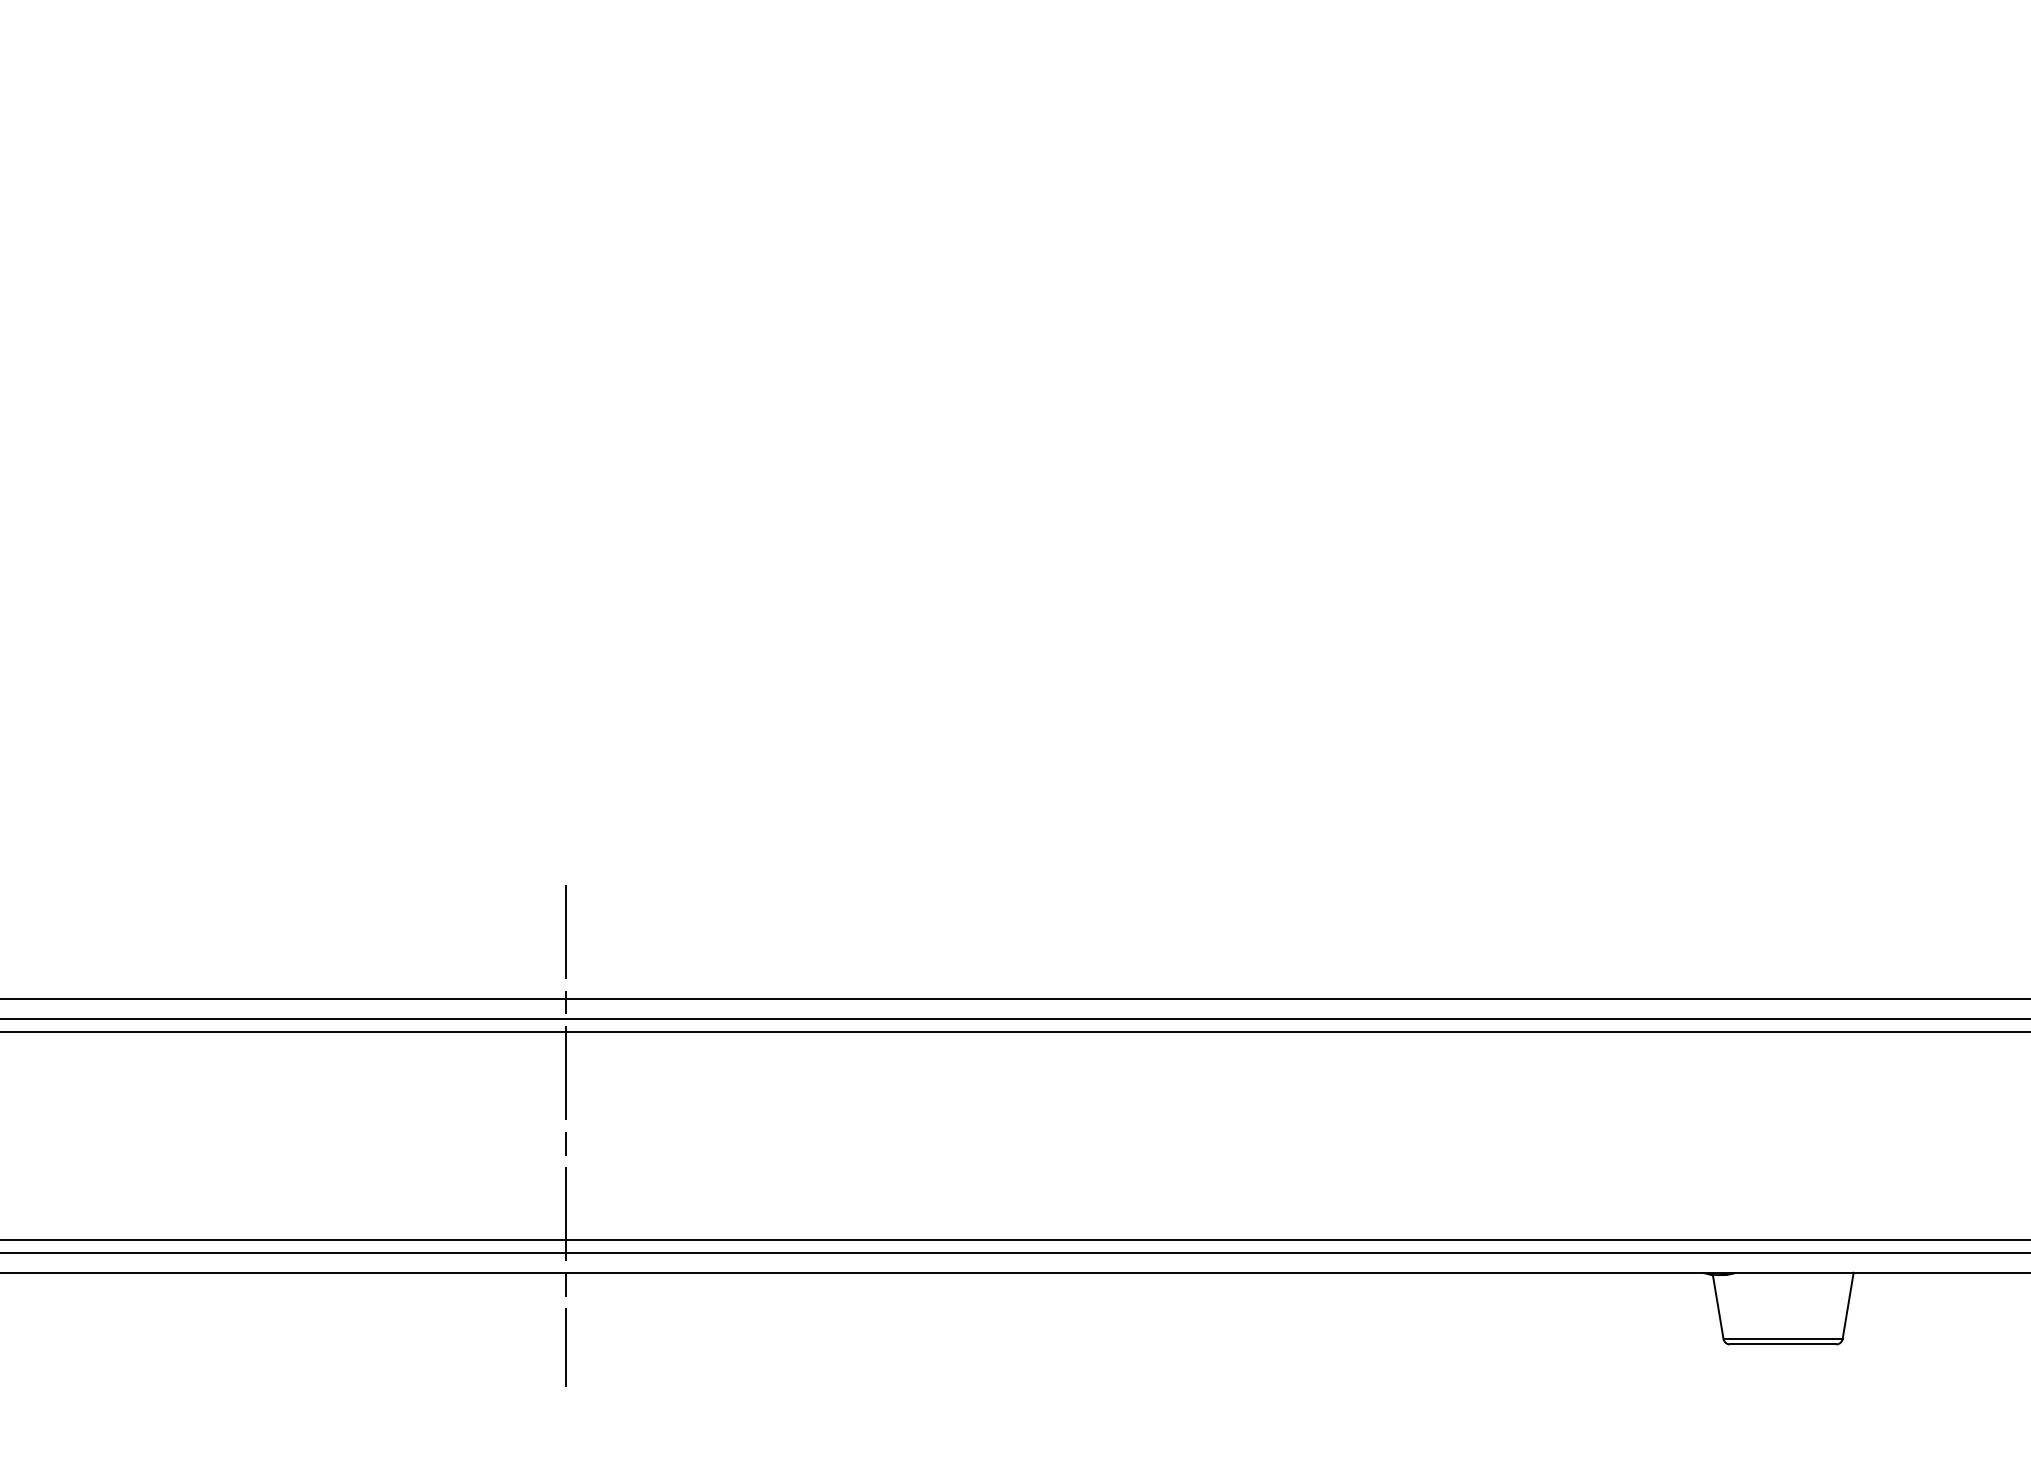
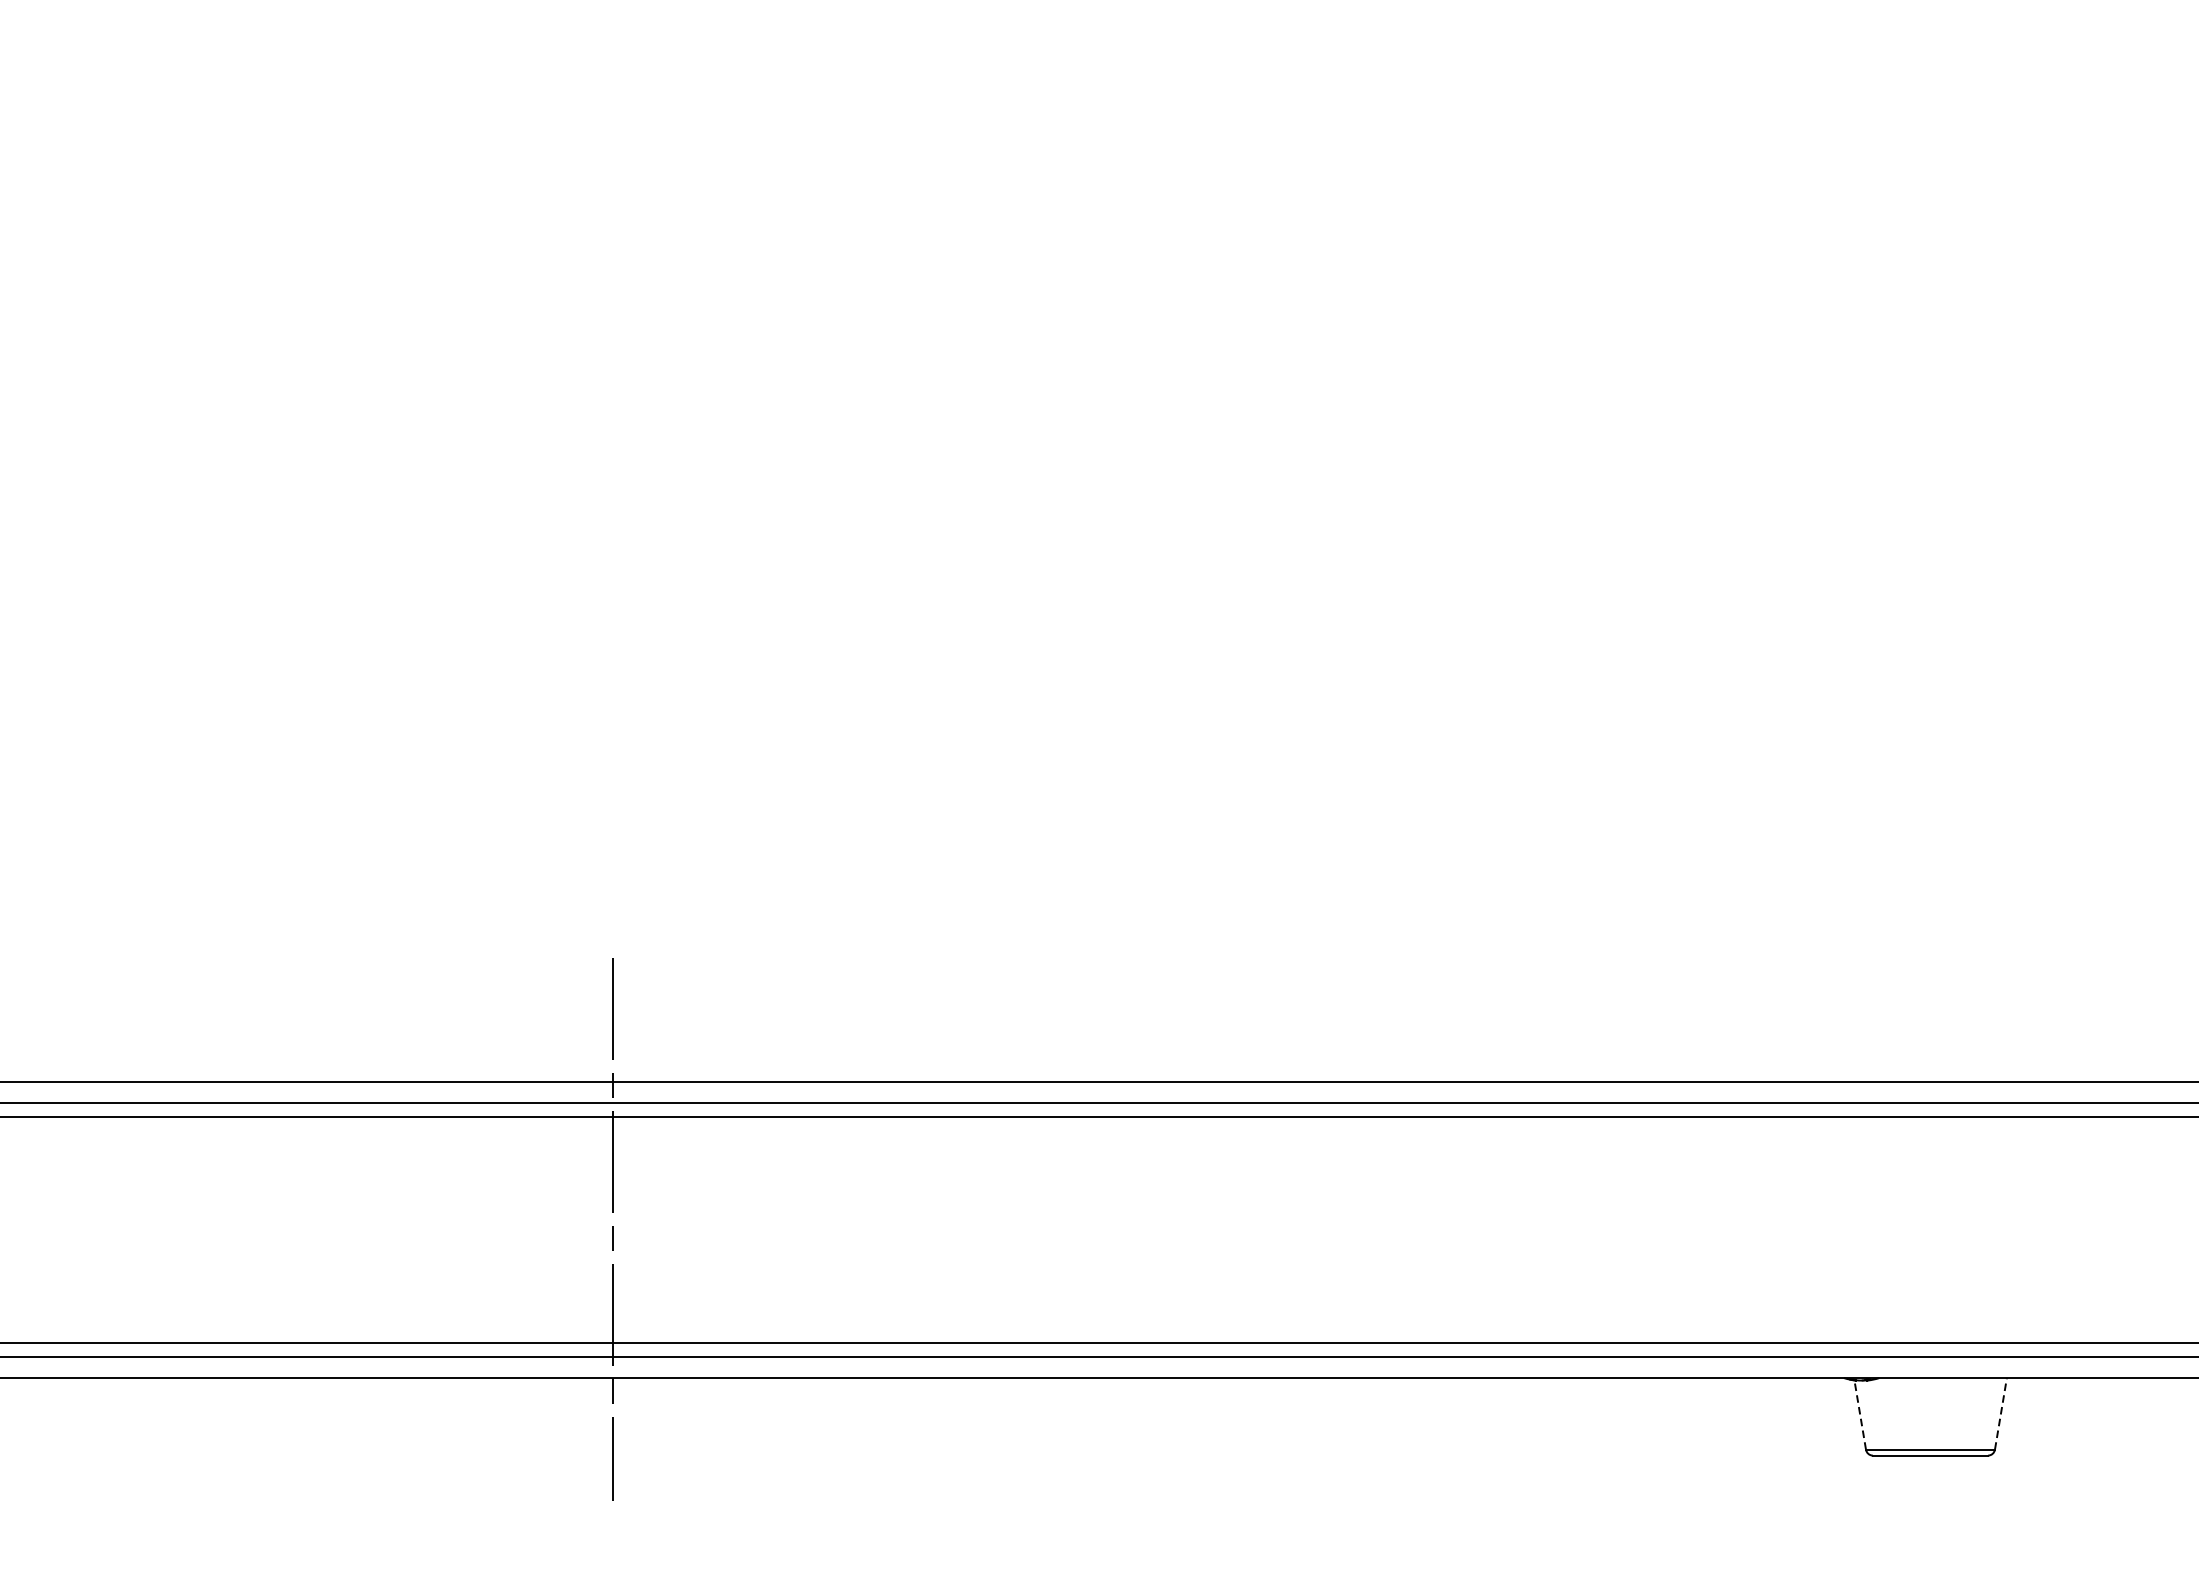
line: (1848, 1305) -> (2001, 1413), solid -> dashed
line: (1718, 1306) -> (1860, 1414), solid -> dashed

